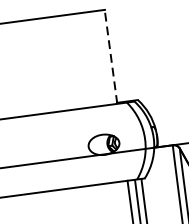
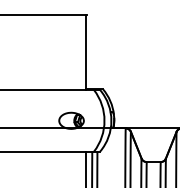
line: (111, 57) -> (86, 52), dashed -> solid

